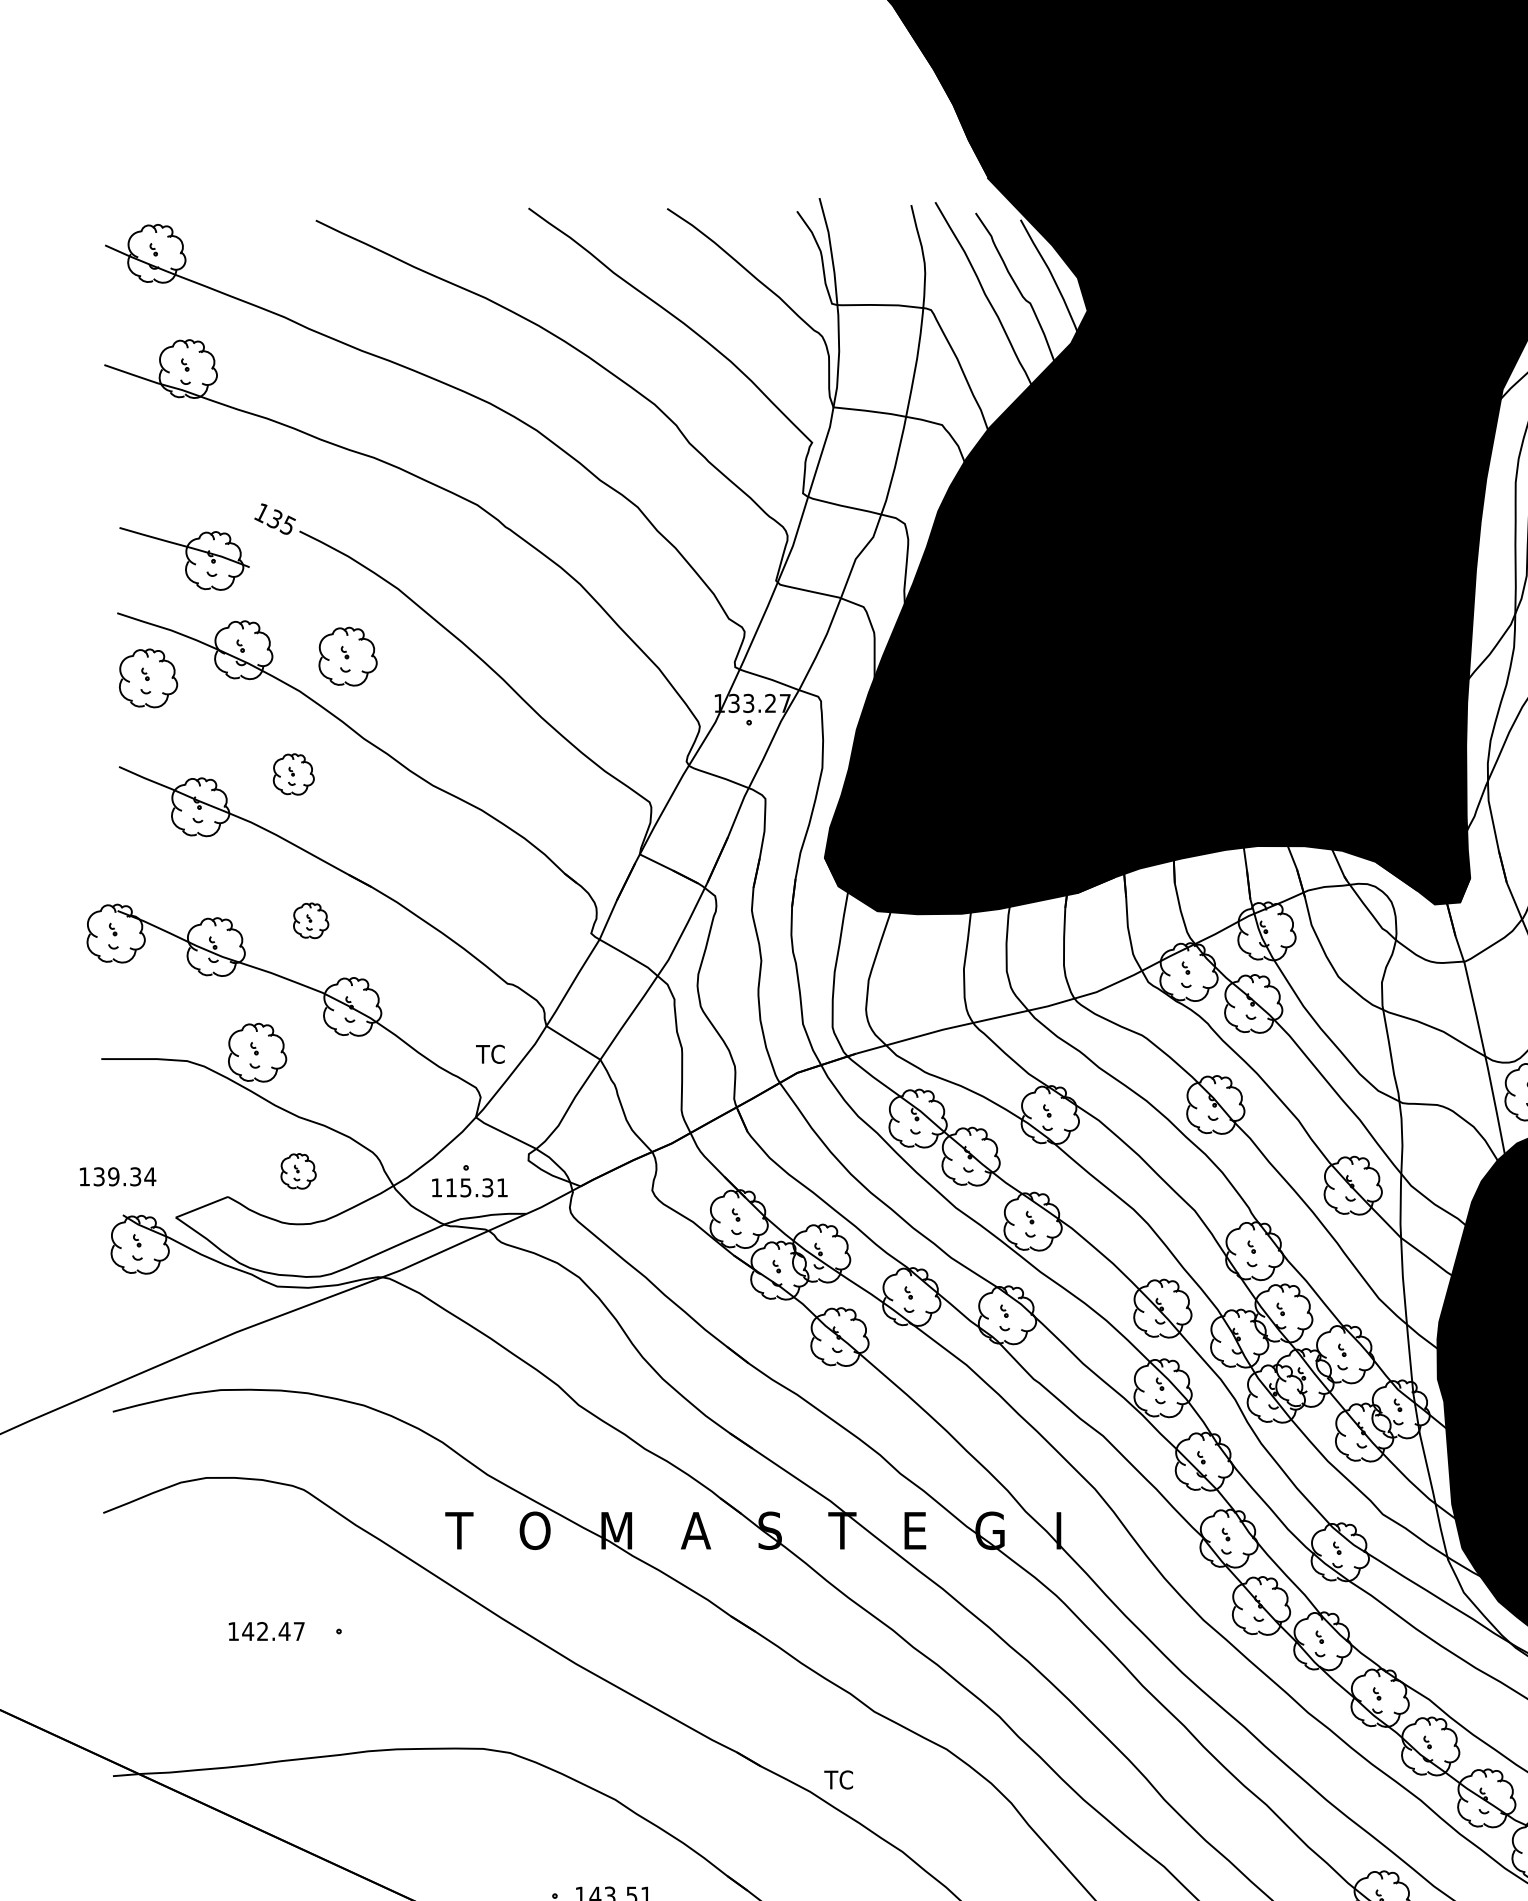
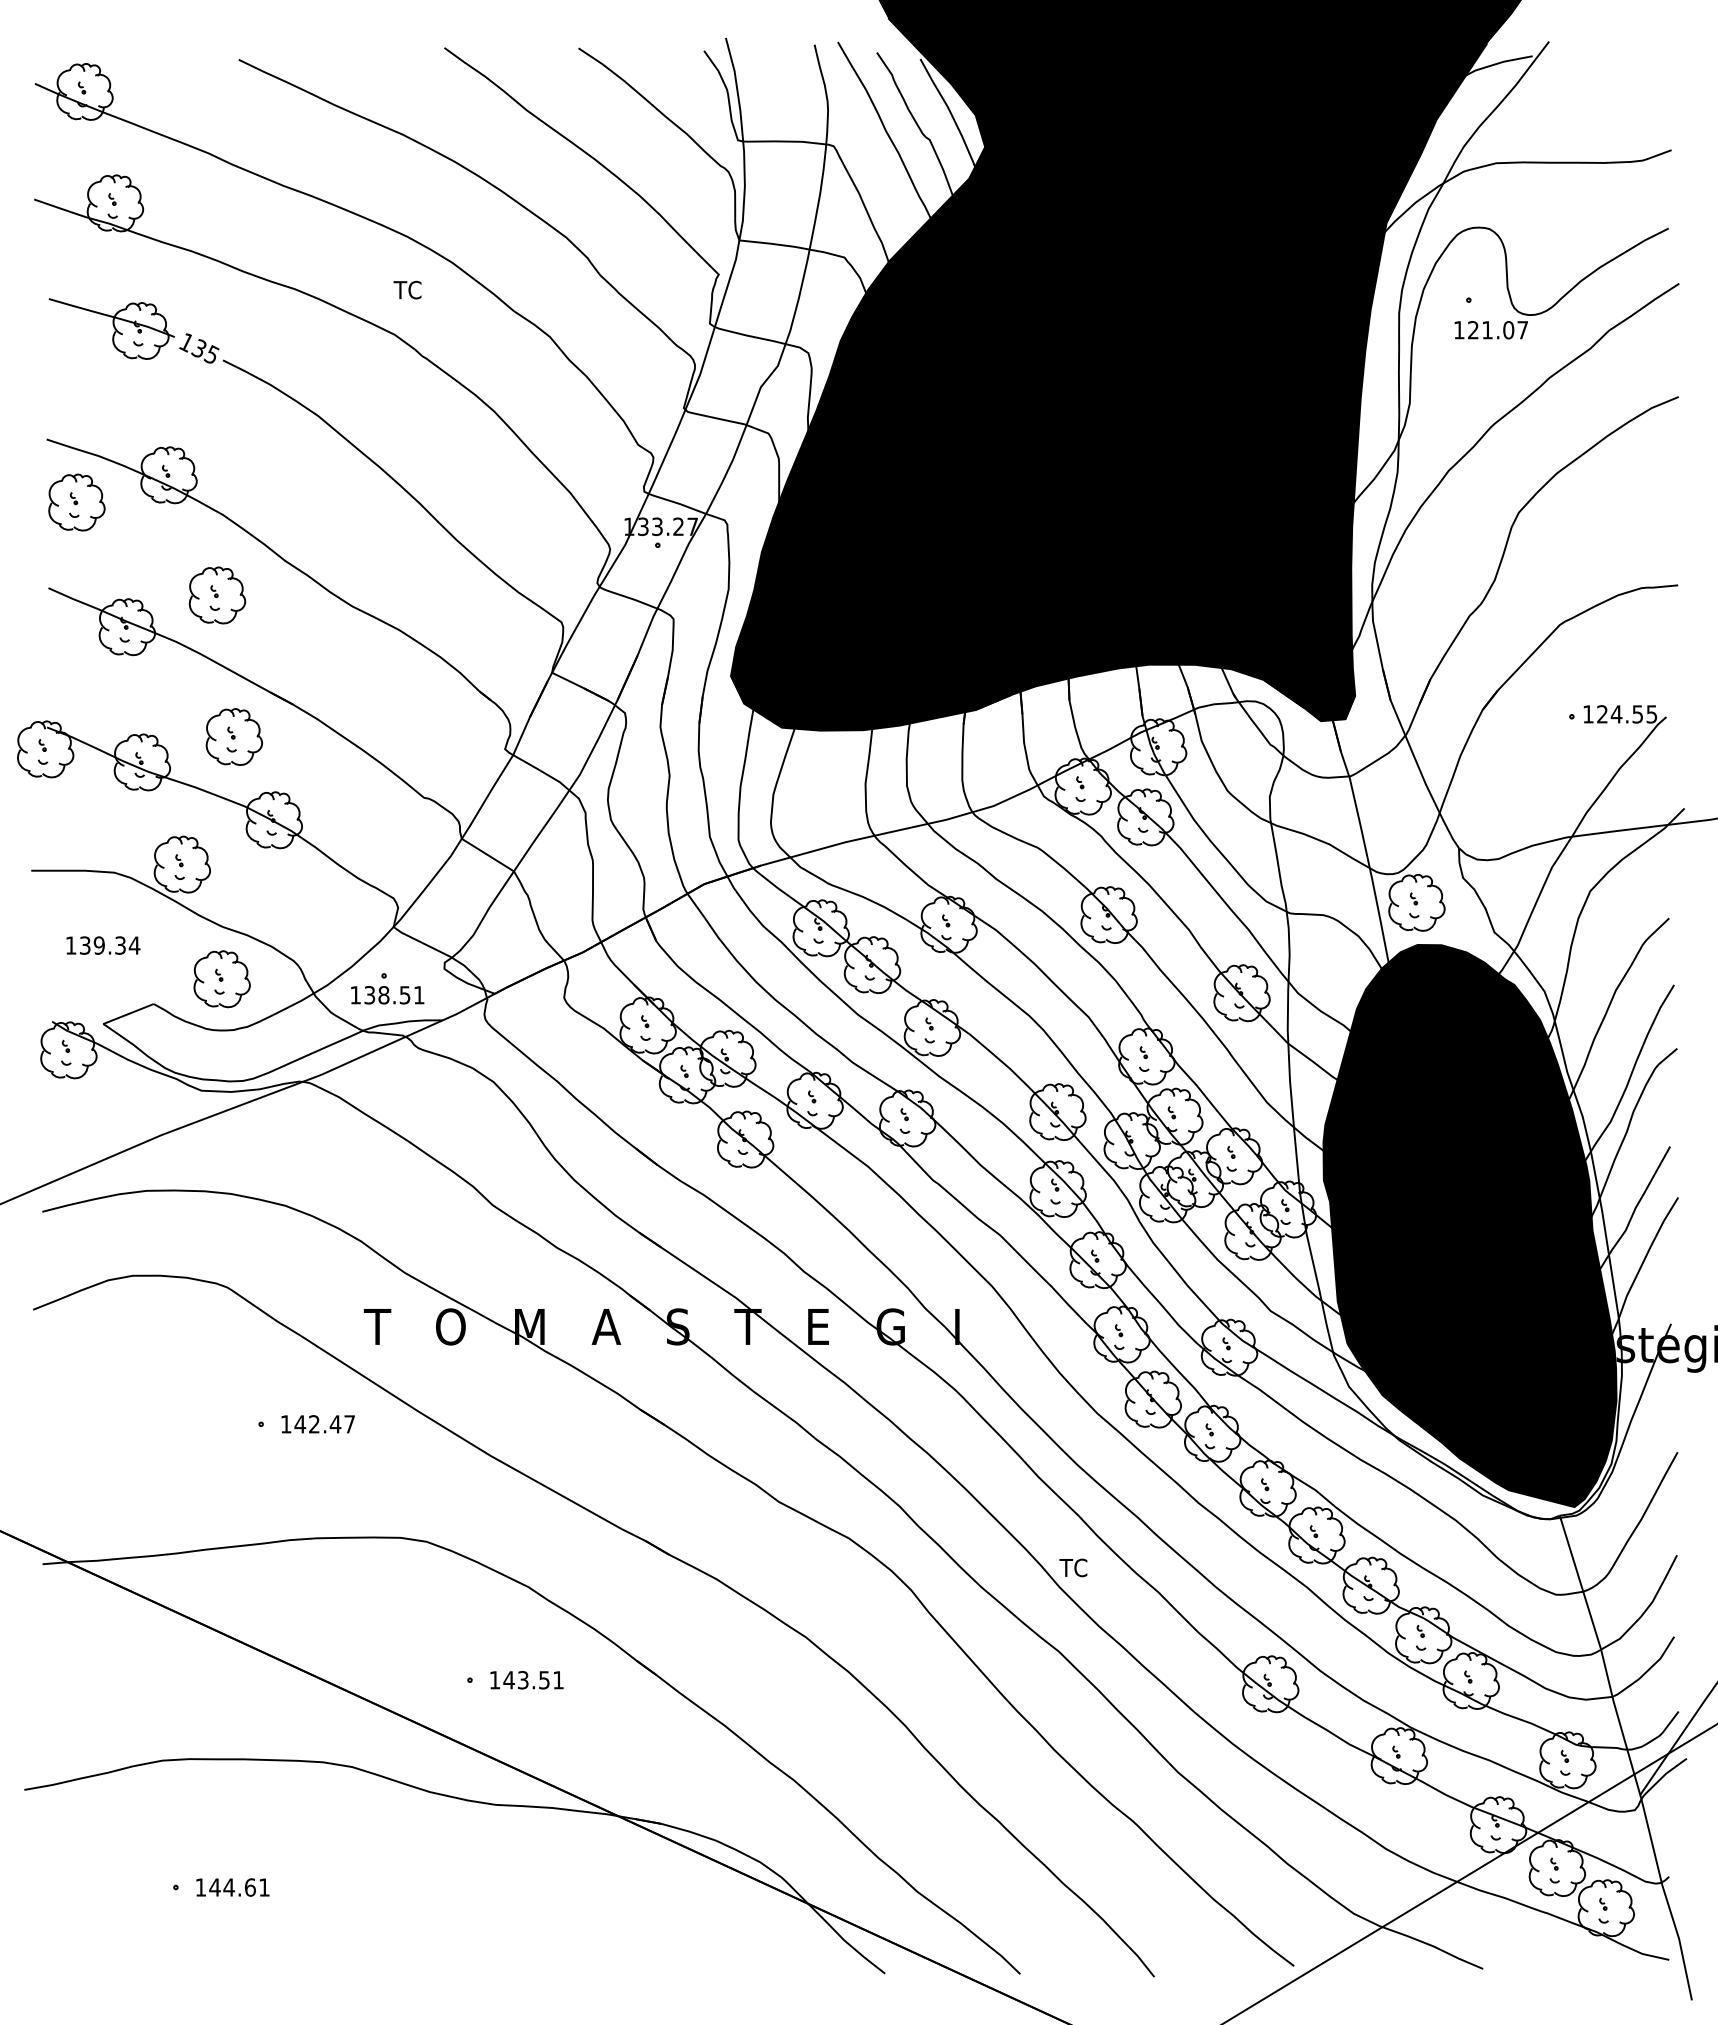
part: (184, 558) -> (111, 328), moved
part: (347, 656) -> (269, 481), removed
part: (293, 774) -> (217, 595), size x1.43
part: (310, 920) -> (233, 736), size x1.67
text: (490, 1053) -> (407, 289), moved
part: (297, 1171) -> (221, 979), size x1.67
text: (118, 1176) -> (103, 945), moved
text: (469, 1188) -> (387, 995), 115.31 -> 138.51
text: (265, 1631) -> (317, 1424), moved
text: (838, 1779) -> (1073, 1567), moved

